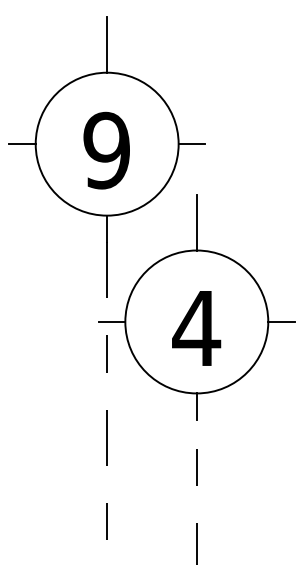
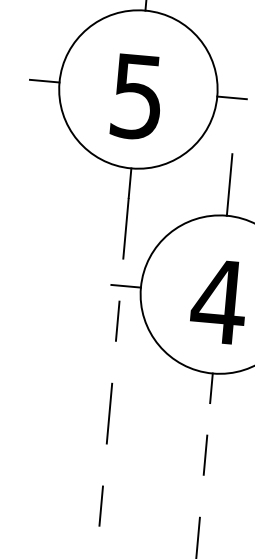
text: (106, 150) -> (137, 96), 9 -> 5

